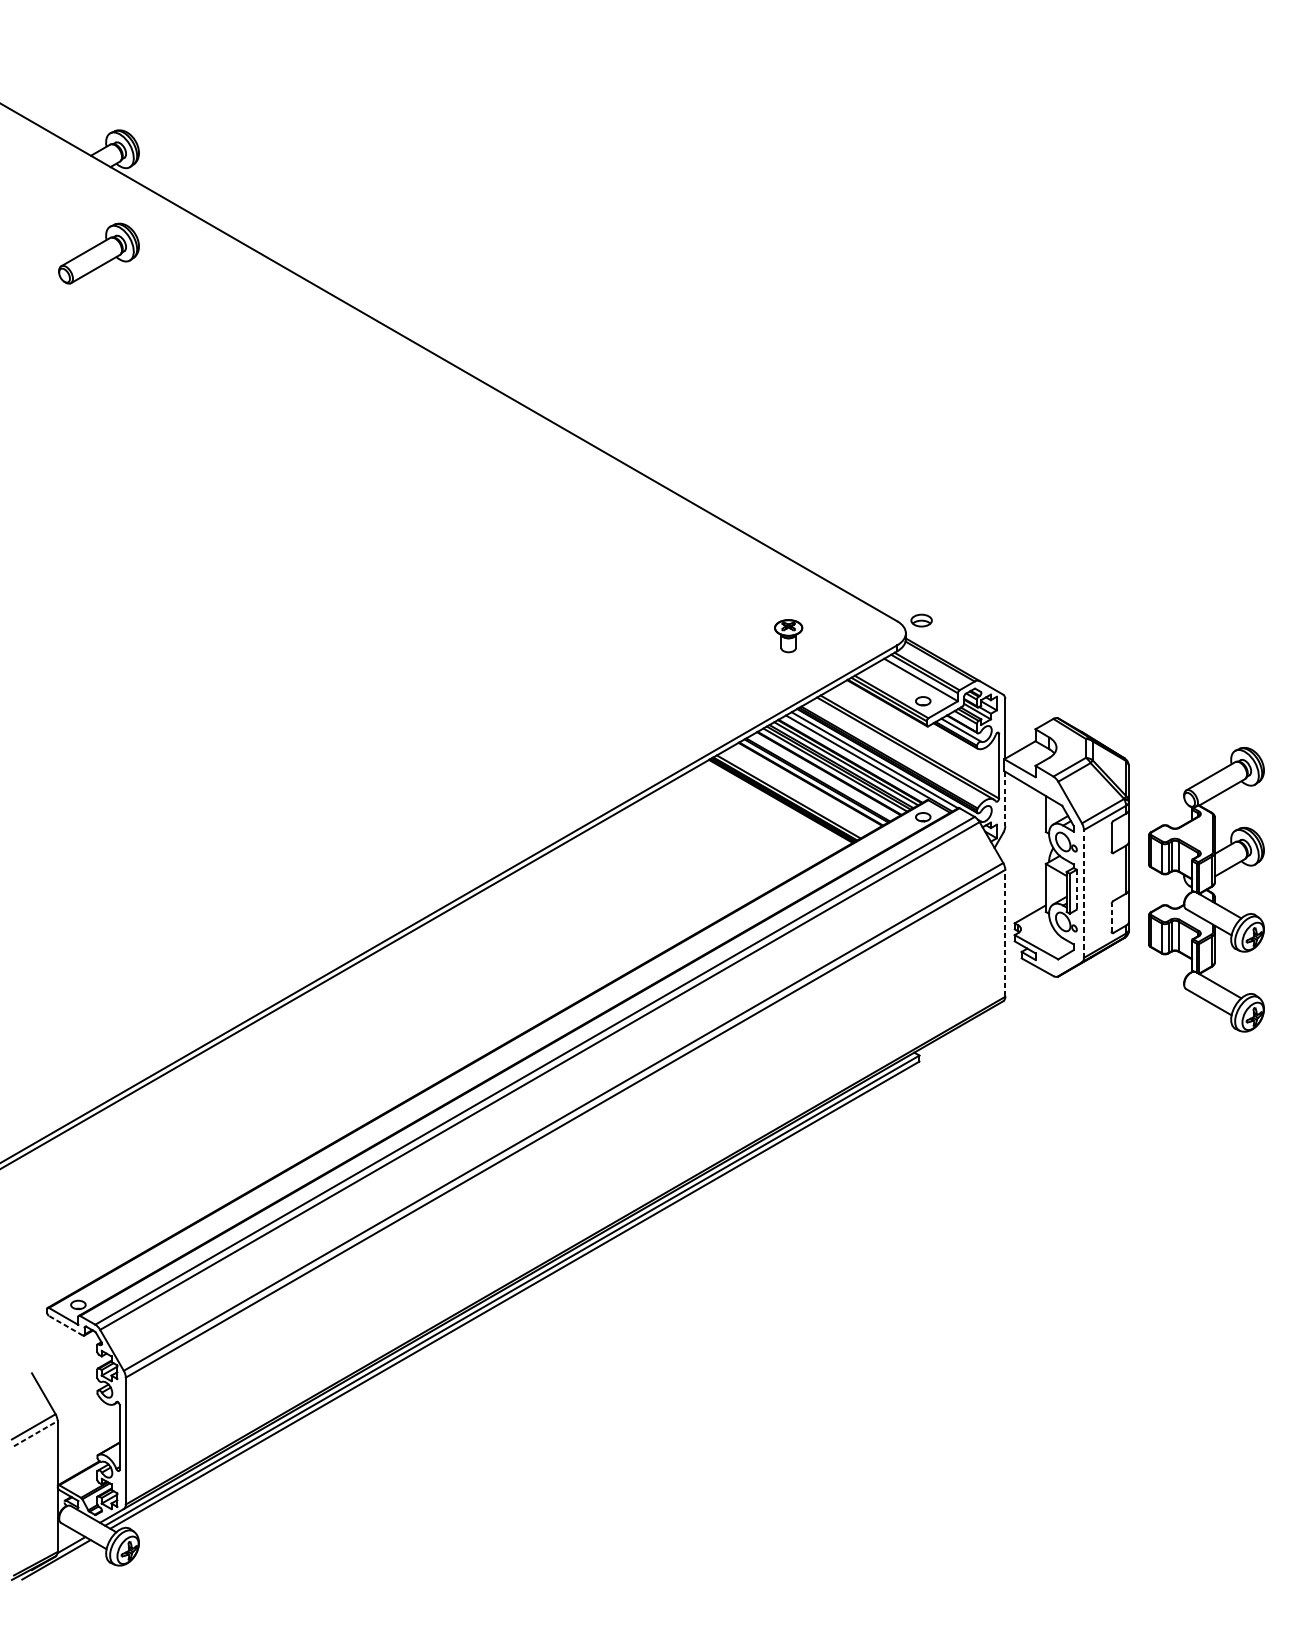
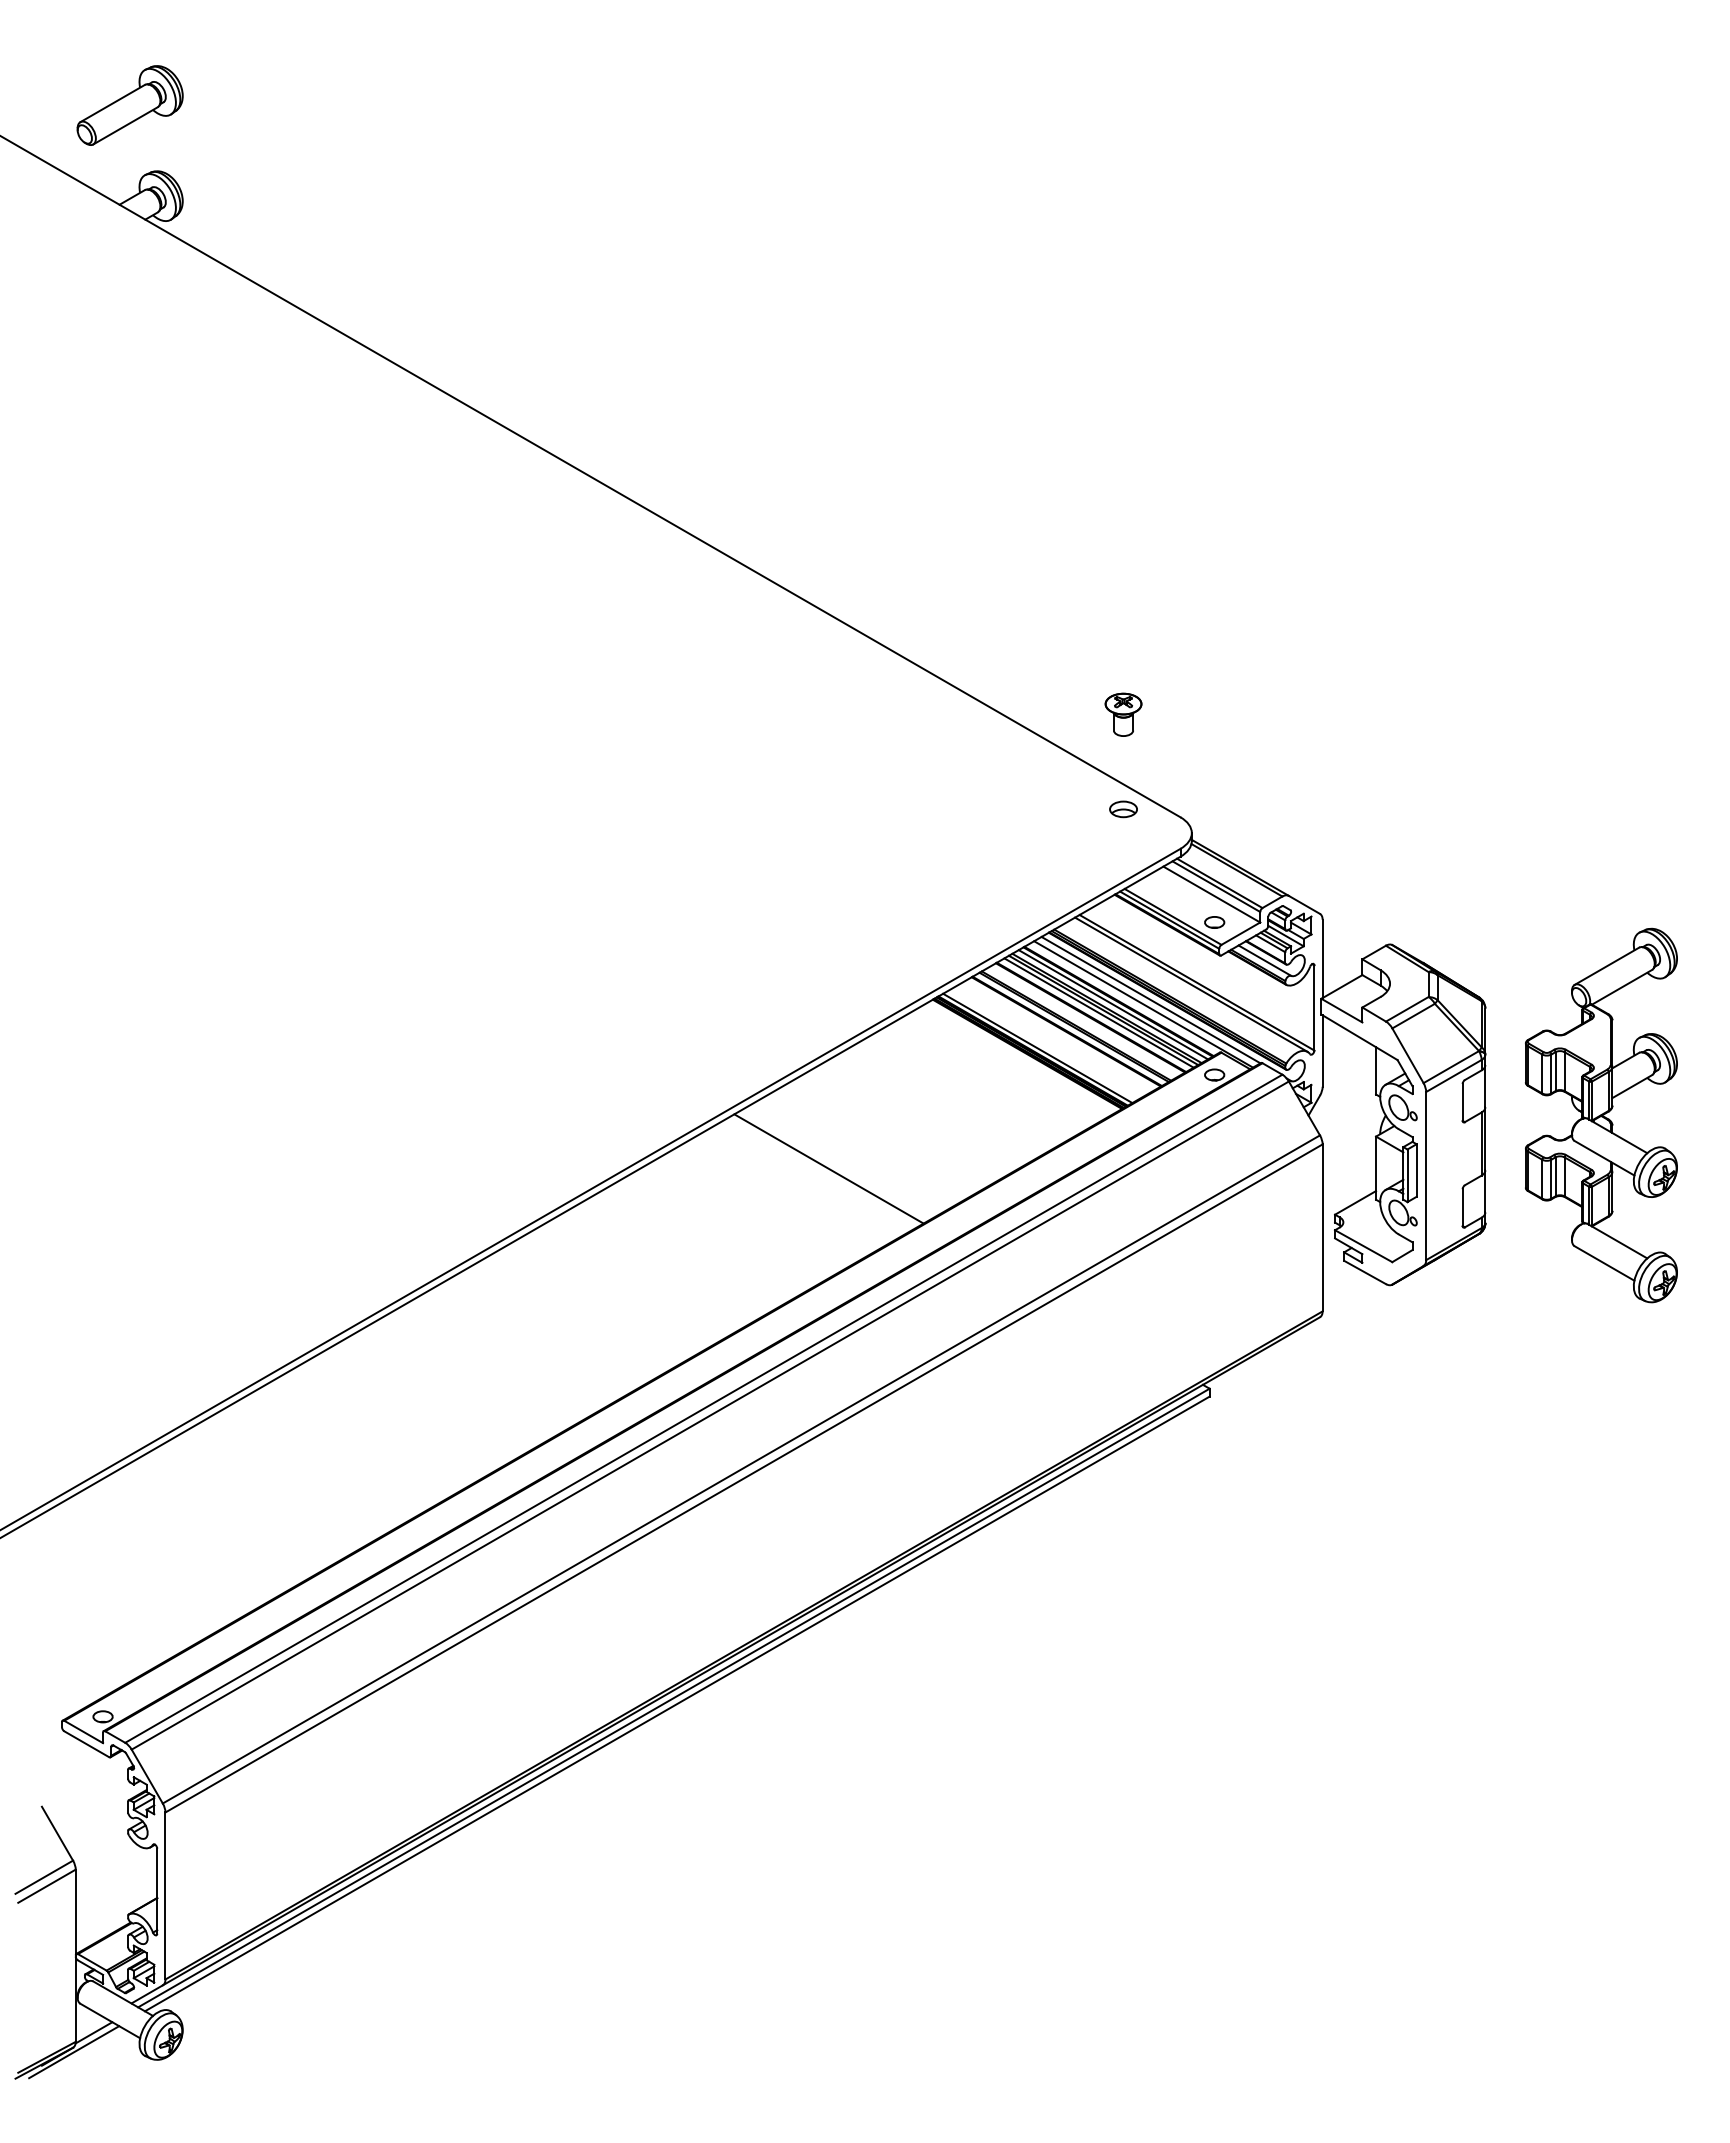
part: (98, 253) -> (129, 105), moved
part: (921, 620) -> (1123, 809), moved
part: (788, 635) -> (1123, 714), moved
line: (1005, 799) -> (1322, 1051), dashed -> solid
line: (629, 888) -> (828, 1168), added
part: (1206, 889) -> (1601, 1115), moved
line: (1076, 890) -> (1416, 1171), dashed -> solid
line: (1084, 893) -> (1426, 1175), dashed -> solid
line: (1111, 917) -> (1462, 1207), dashed -> solid
line: (1005, 933) -> (1322, 1227), dashed -> solid
line: (65, 1325) -> (86, 1744), dashed -> solid
line: (36, 1433) -> (47, 1885), dashed -> solid

